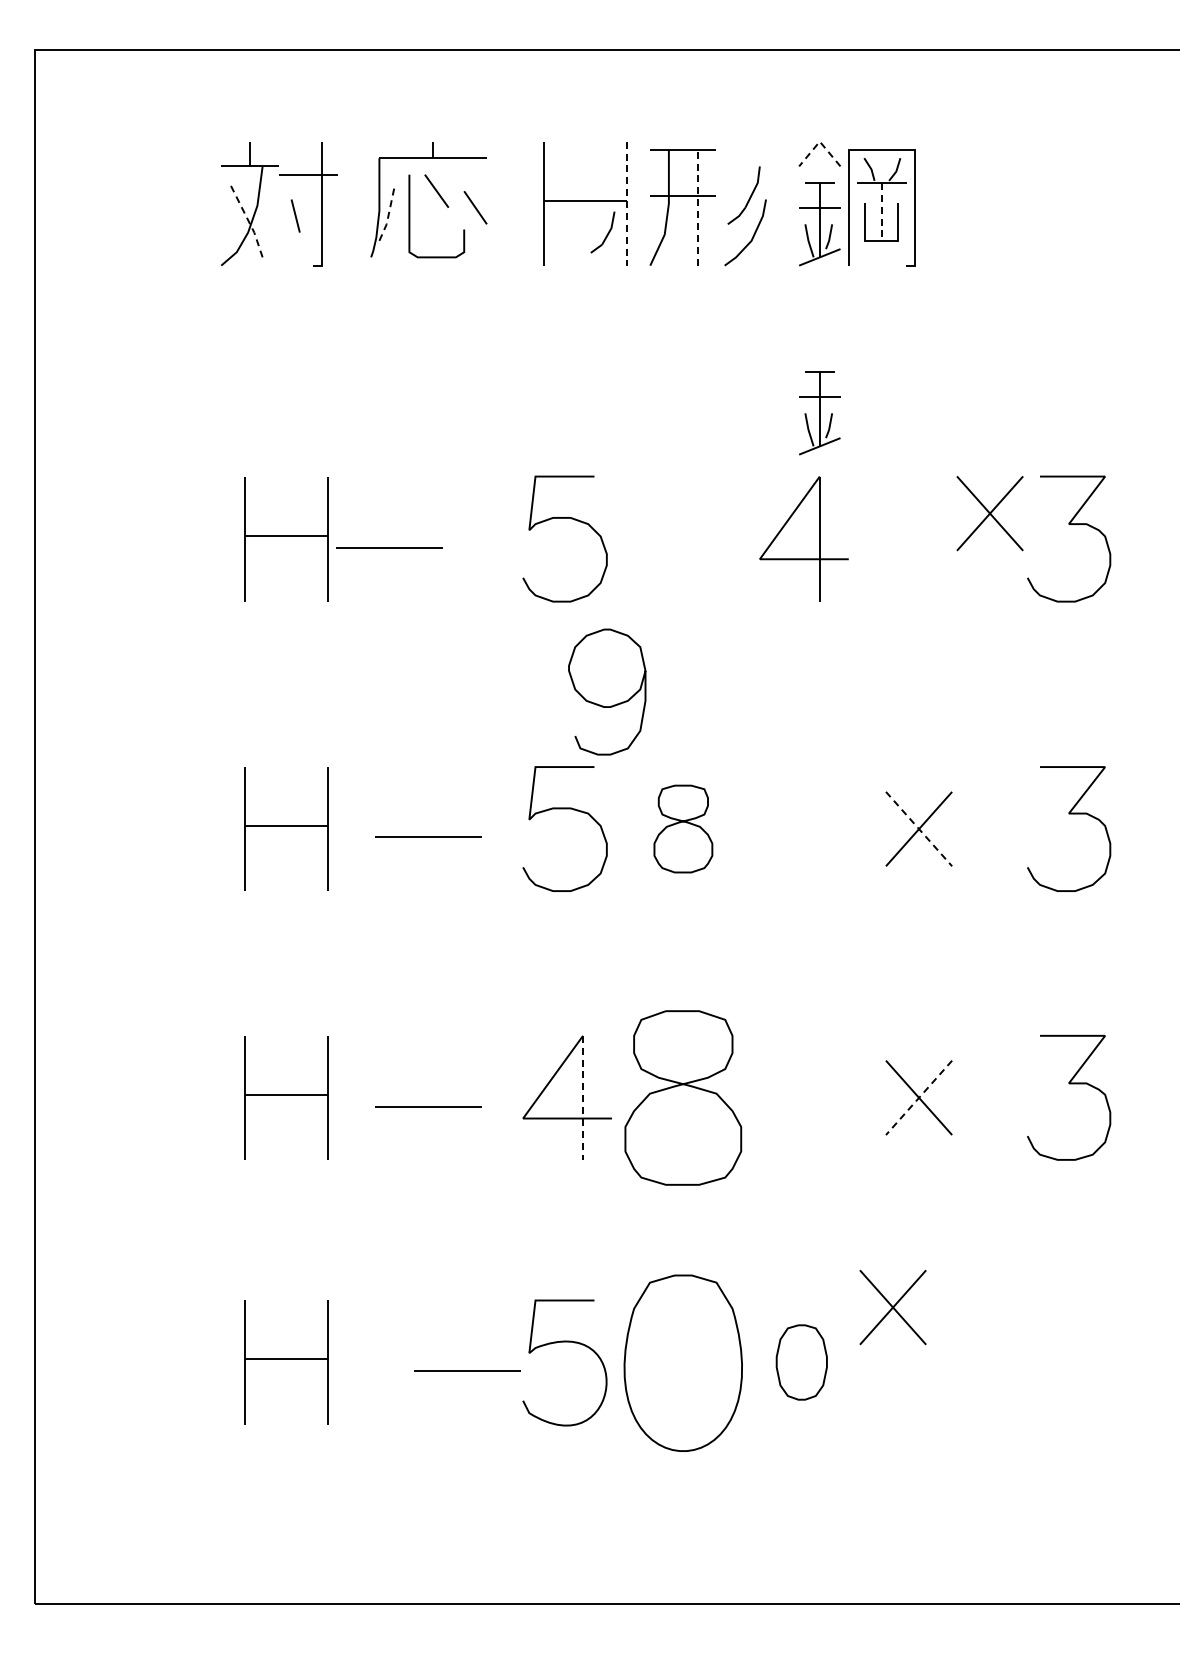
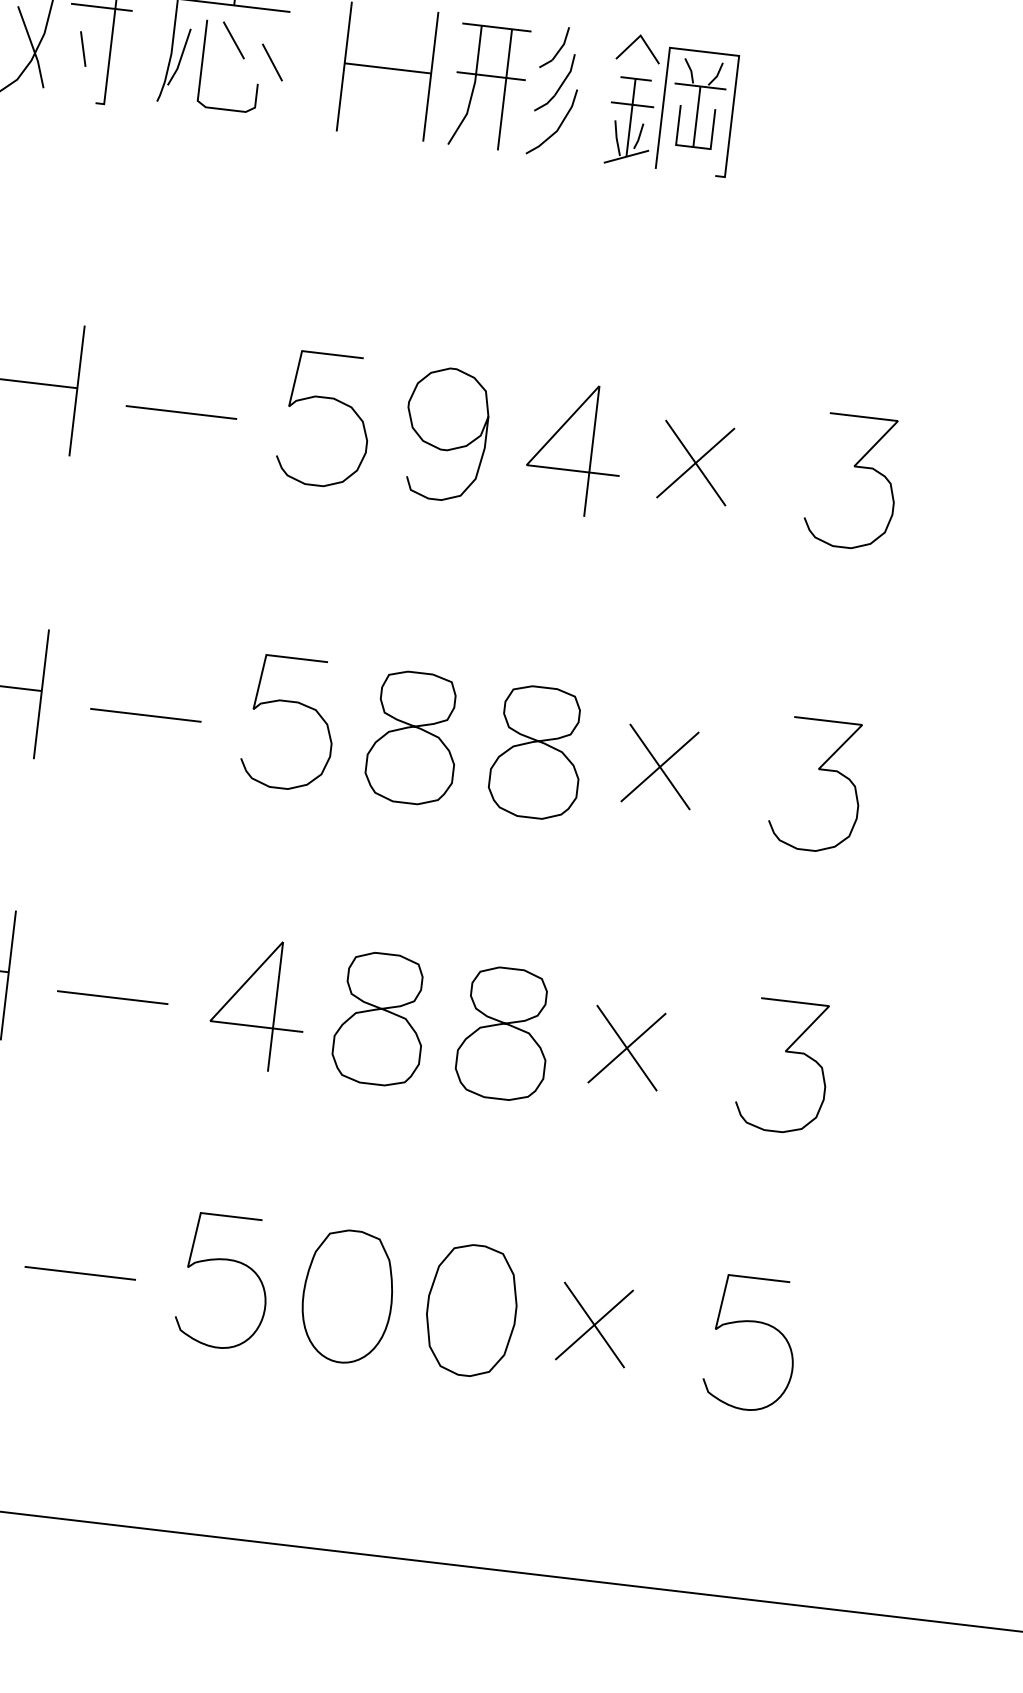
line: (819, 141) -> (640, 35), dashed -> solid
line: (626, 204) -> (430, 77), dashed -> solid
line: (697, 207) -> (504, 89), dashed -> solid
line: (881, 211) -> (696, 116), dashed -> solid
line: (388, 213) -> (180, 57), dashed -> solid
line: (248, 220) -> (33, 47), dashed -> solid
part: (602, 232) -> (554, 47), moved
part: (819, 413) -> (606, 320), removed
part: (989, 513) -> (695, 462), moved
line: (389, 547) -> (181, 412), moved
curve: (603, 705) -> (440, 447), moved
part: (683, 828) -> (413, 737), size x1.43
part: (801, 828) -> (537, 751), added
line: (919, 829) -> (660, 767), dashed -> solid
part: (683, 1097) -> (380, 1018), size x0.71
part: (801, 1097) -> (504, 1033), added
line: (919, 1097) -> (627, 1047), dashed -> solid
line: (583, 1098) -> (275, 1007), dashed -> solid
part: (892, 1307) -> (593, 1324), moved
curve: (1069, 1342) -> (754, 1322), added
part: (683, 1362) -> (348, 1296), size x0.71
part: (801, 1362) -> (471, 1310), size x1.67
line: (467, 1370) -> (80, 1273), moved

